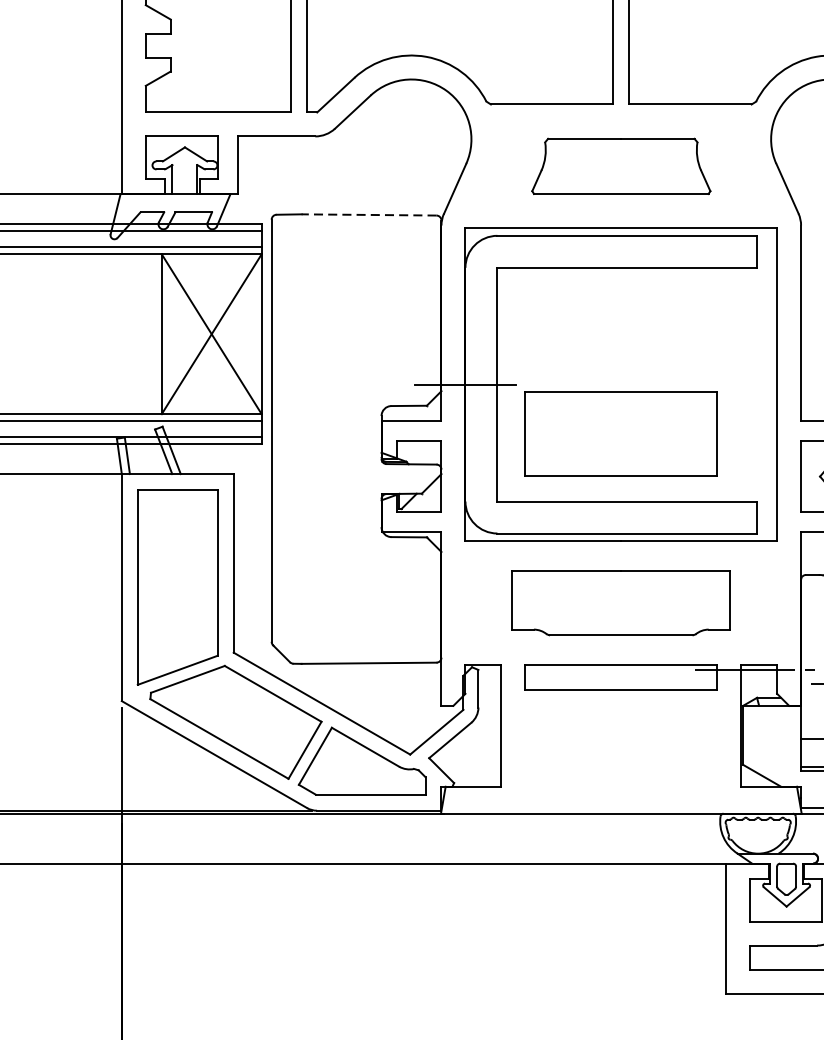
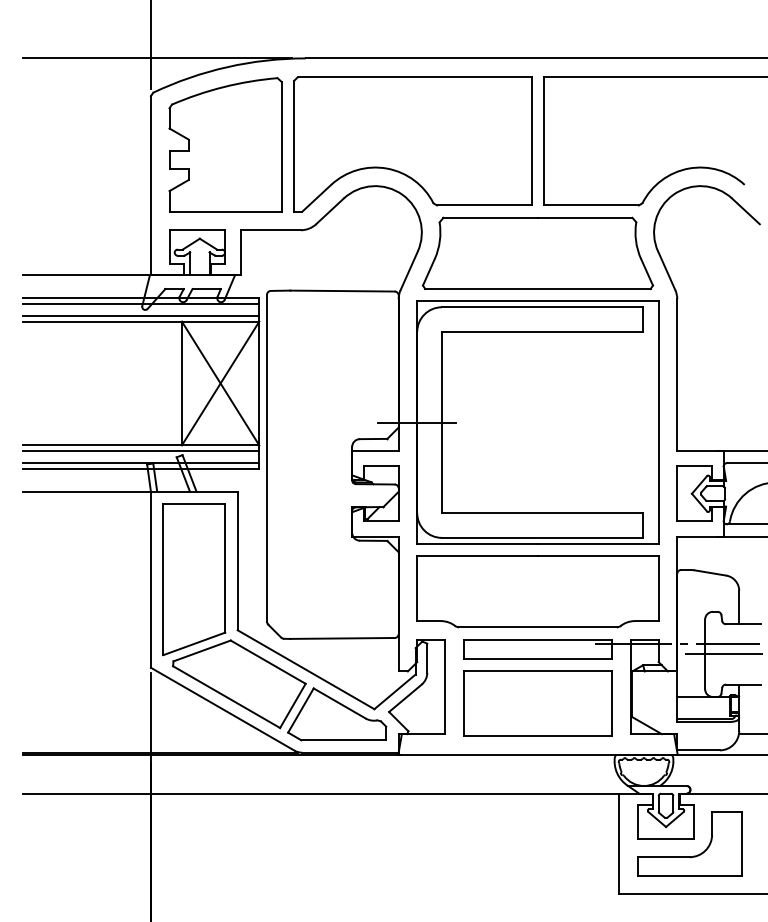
part: (620, 166) -> (537, 253), size x1.67
line: (369, 215) -> (342, 291), dashed -> solid
part: (620, 433) -> (537, 703), moved
part: (620, 602) -> (537, 591), size x1.43

